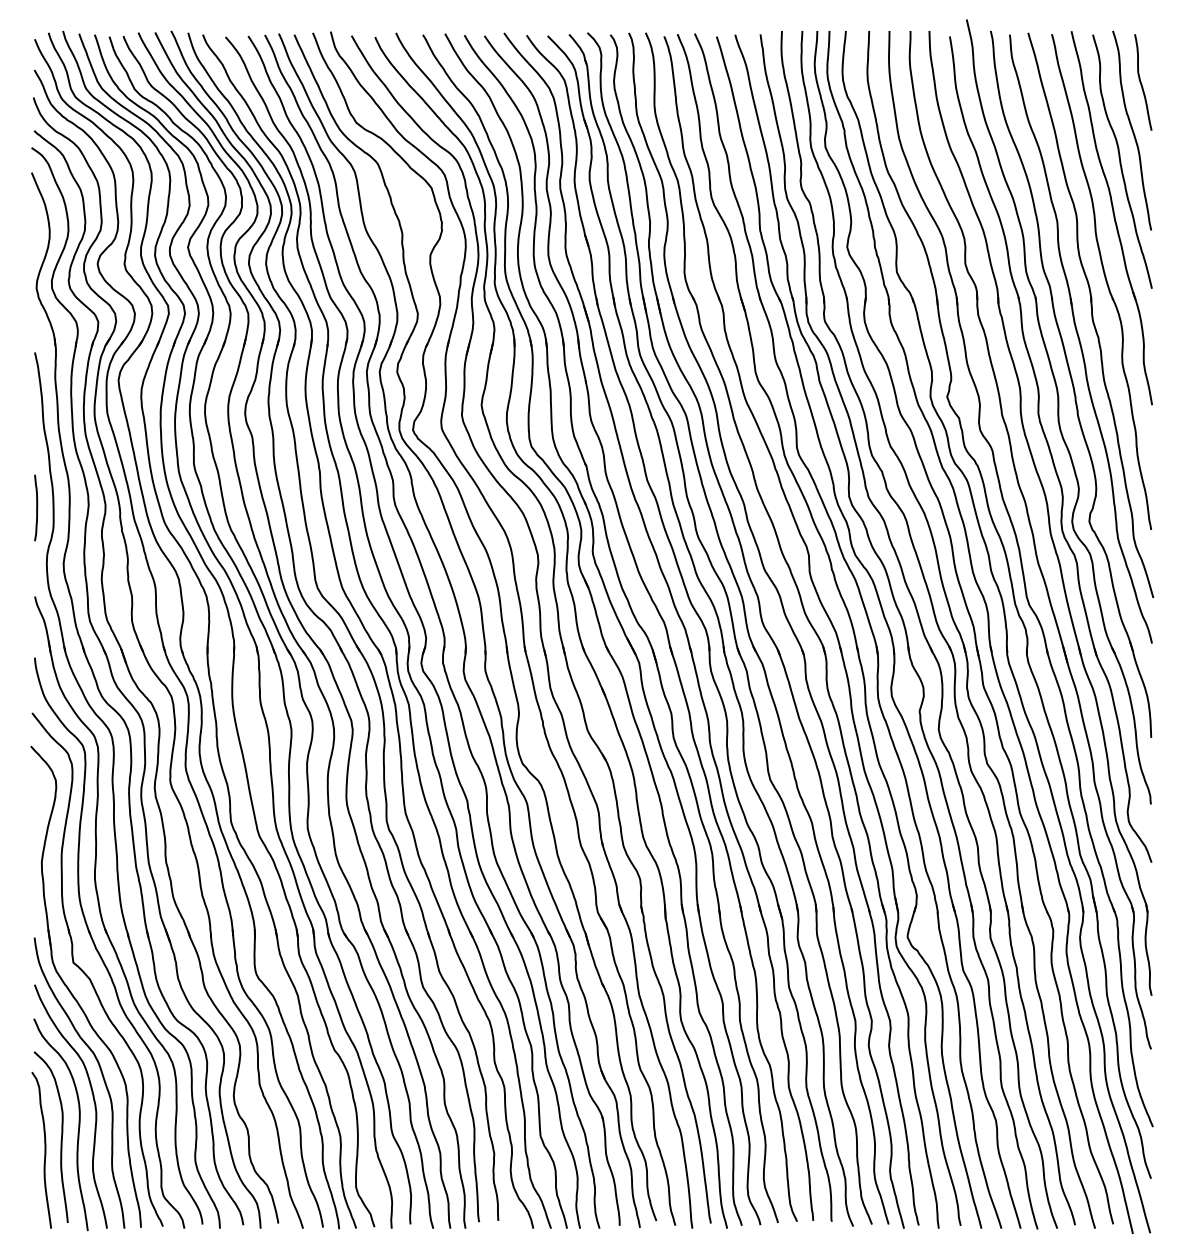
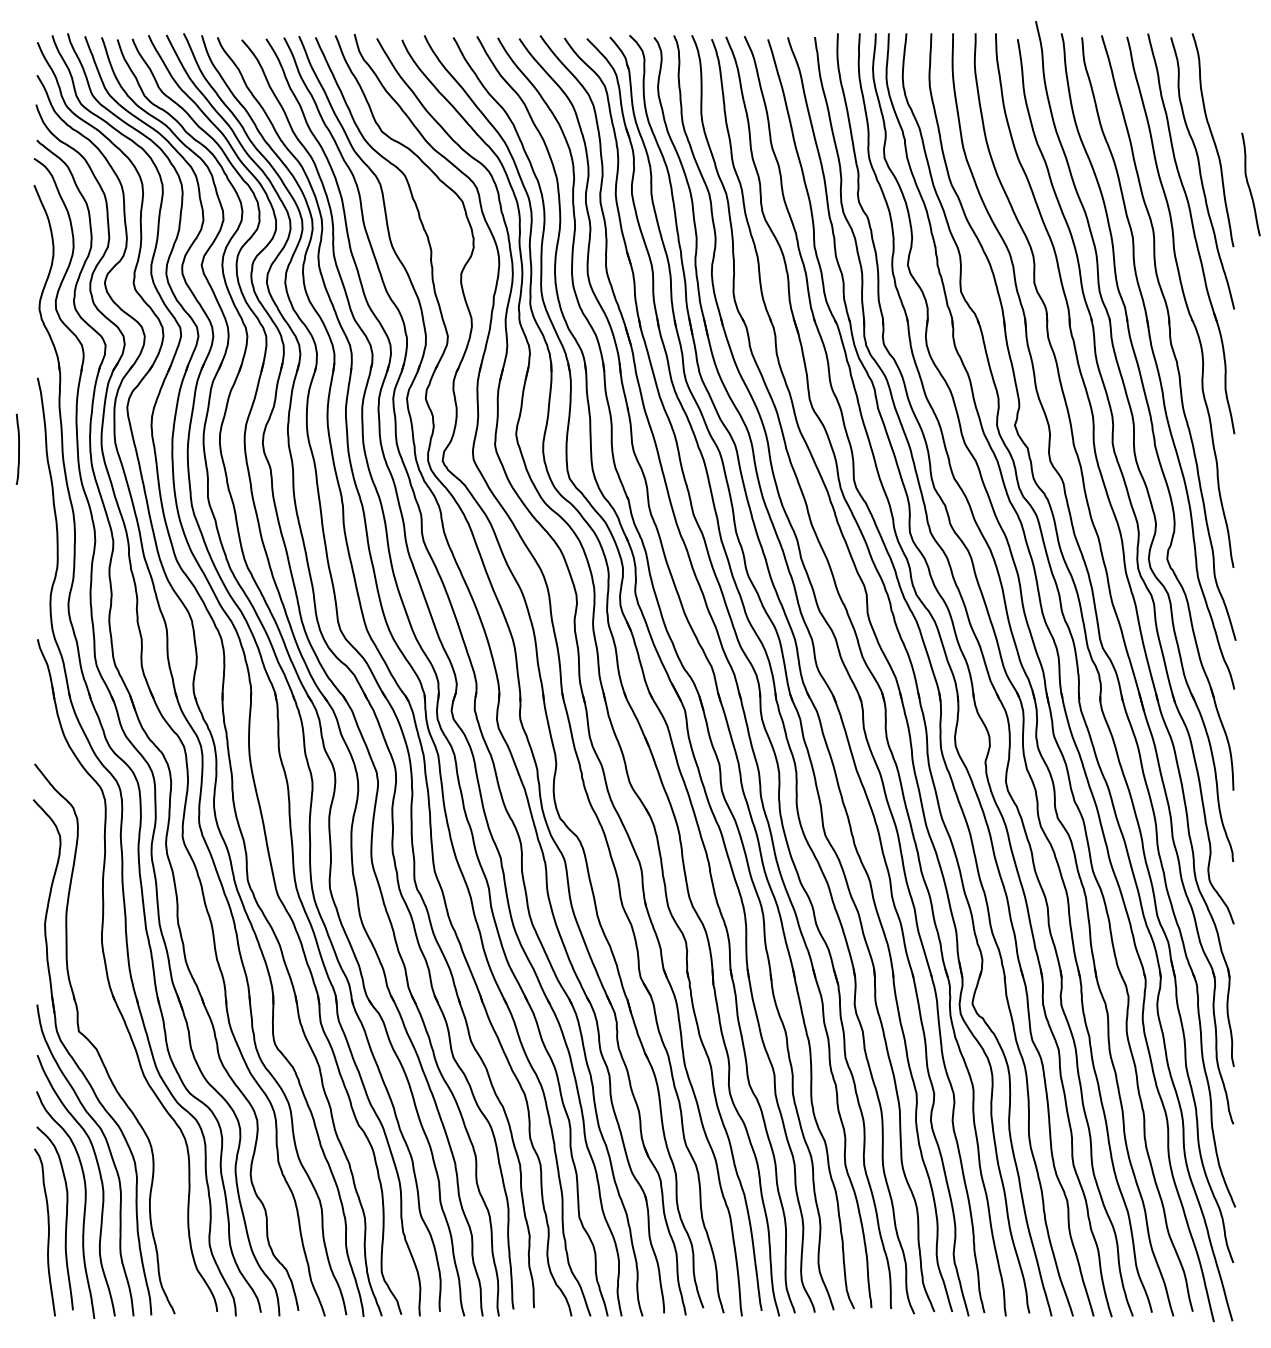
curve: (1141, 82) -> (1249, 184), moved
curve: (36, 507) -> (18, 448), moved
part: (99, 951) -> (106, 1019), removed

